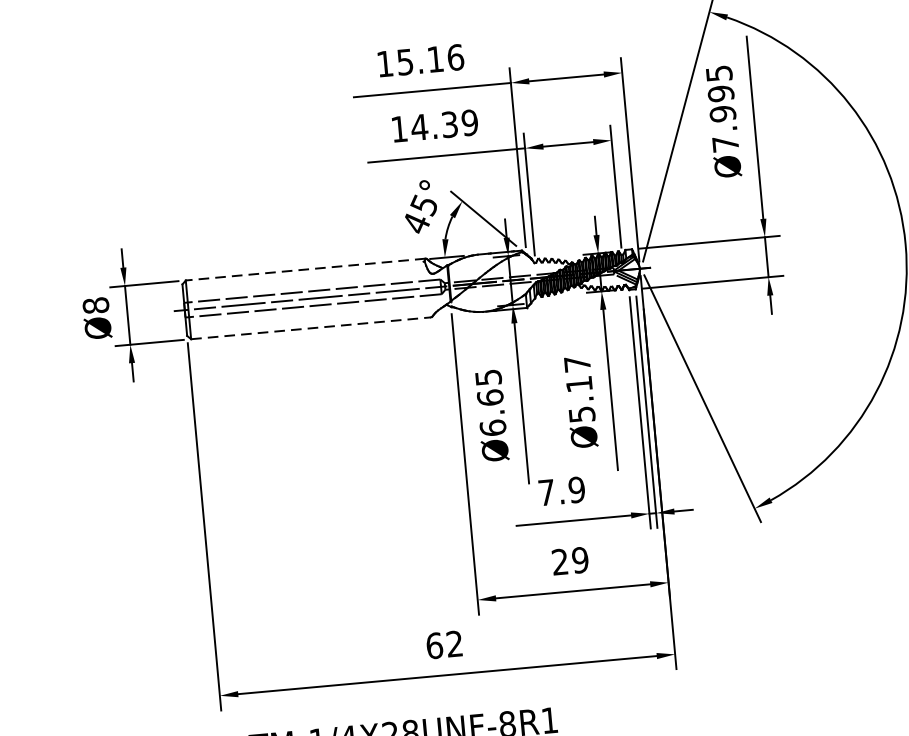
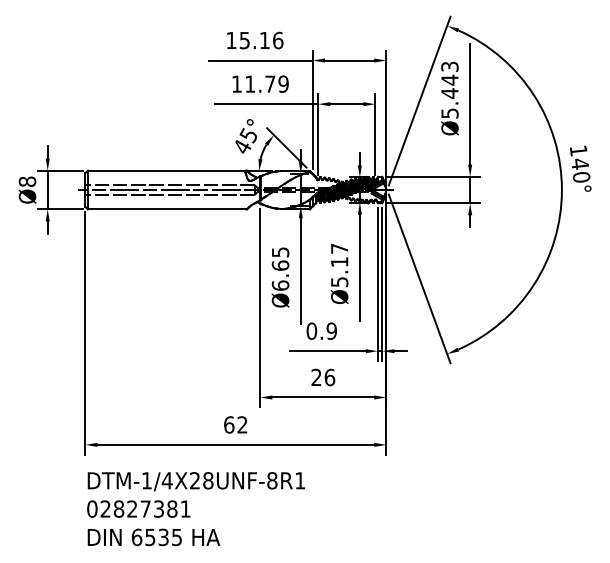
text: (721, 107) -> (449, 89), Ø7.995 -> Ø5.443
text: (433, 125) -> (259, 83), 14.39 -> 11.79
line: (304, 269) -> (166, 170), dashed -> solid
line: (311, 328) -> (167, 209), dashed -> solid
text: (546, 491) -> (311, 330), 7.9 -> 0.9
text: (579, 560) -> (329, 377), 29 -> 26

